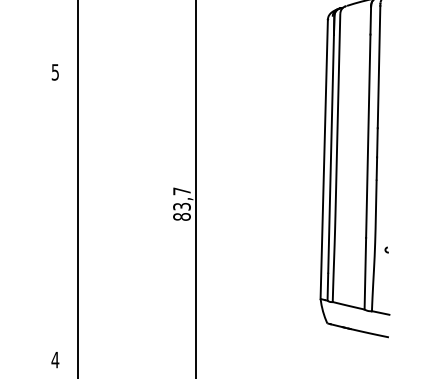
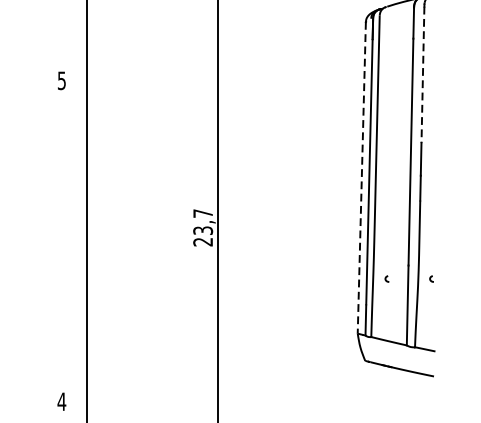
line: (379, 67) -> (423, 75), solid -> dashed
line: (324, 159) -> (362, 178), solid -> dashed
text: (181, 216) -> (202, 241), 83,7 -> 23,7
curve: (346, 249) -> (386, 278), added

